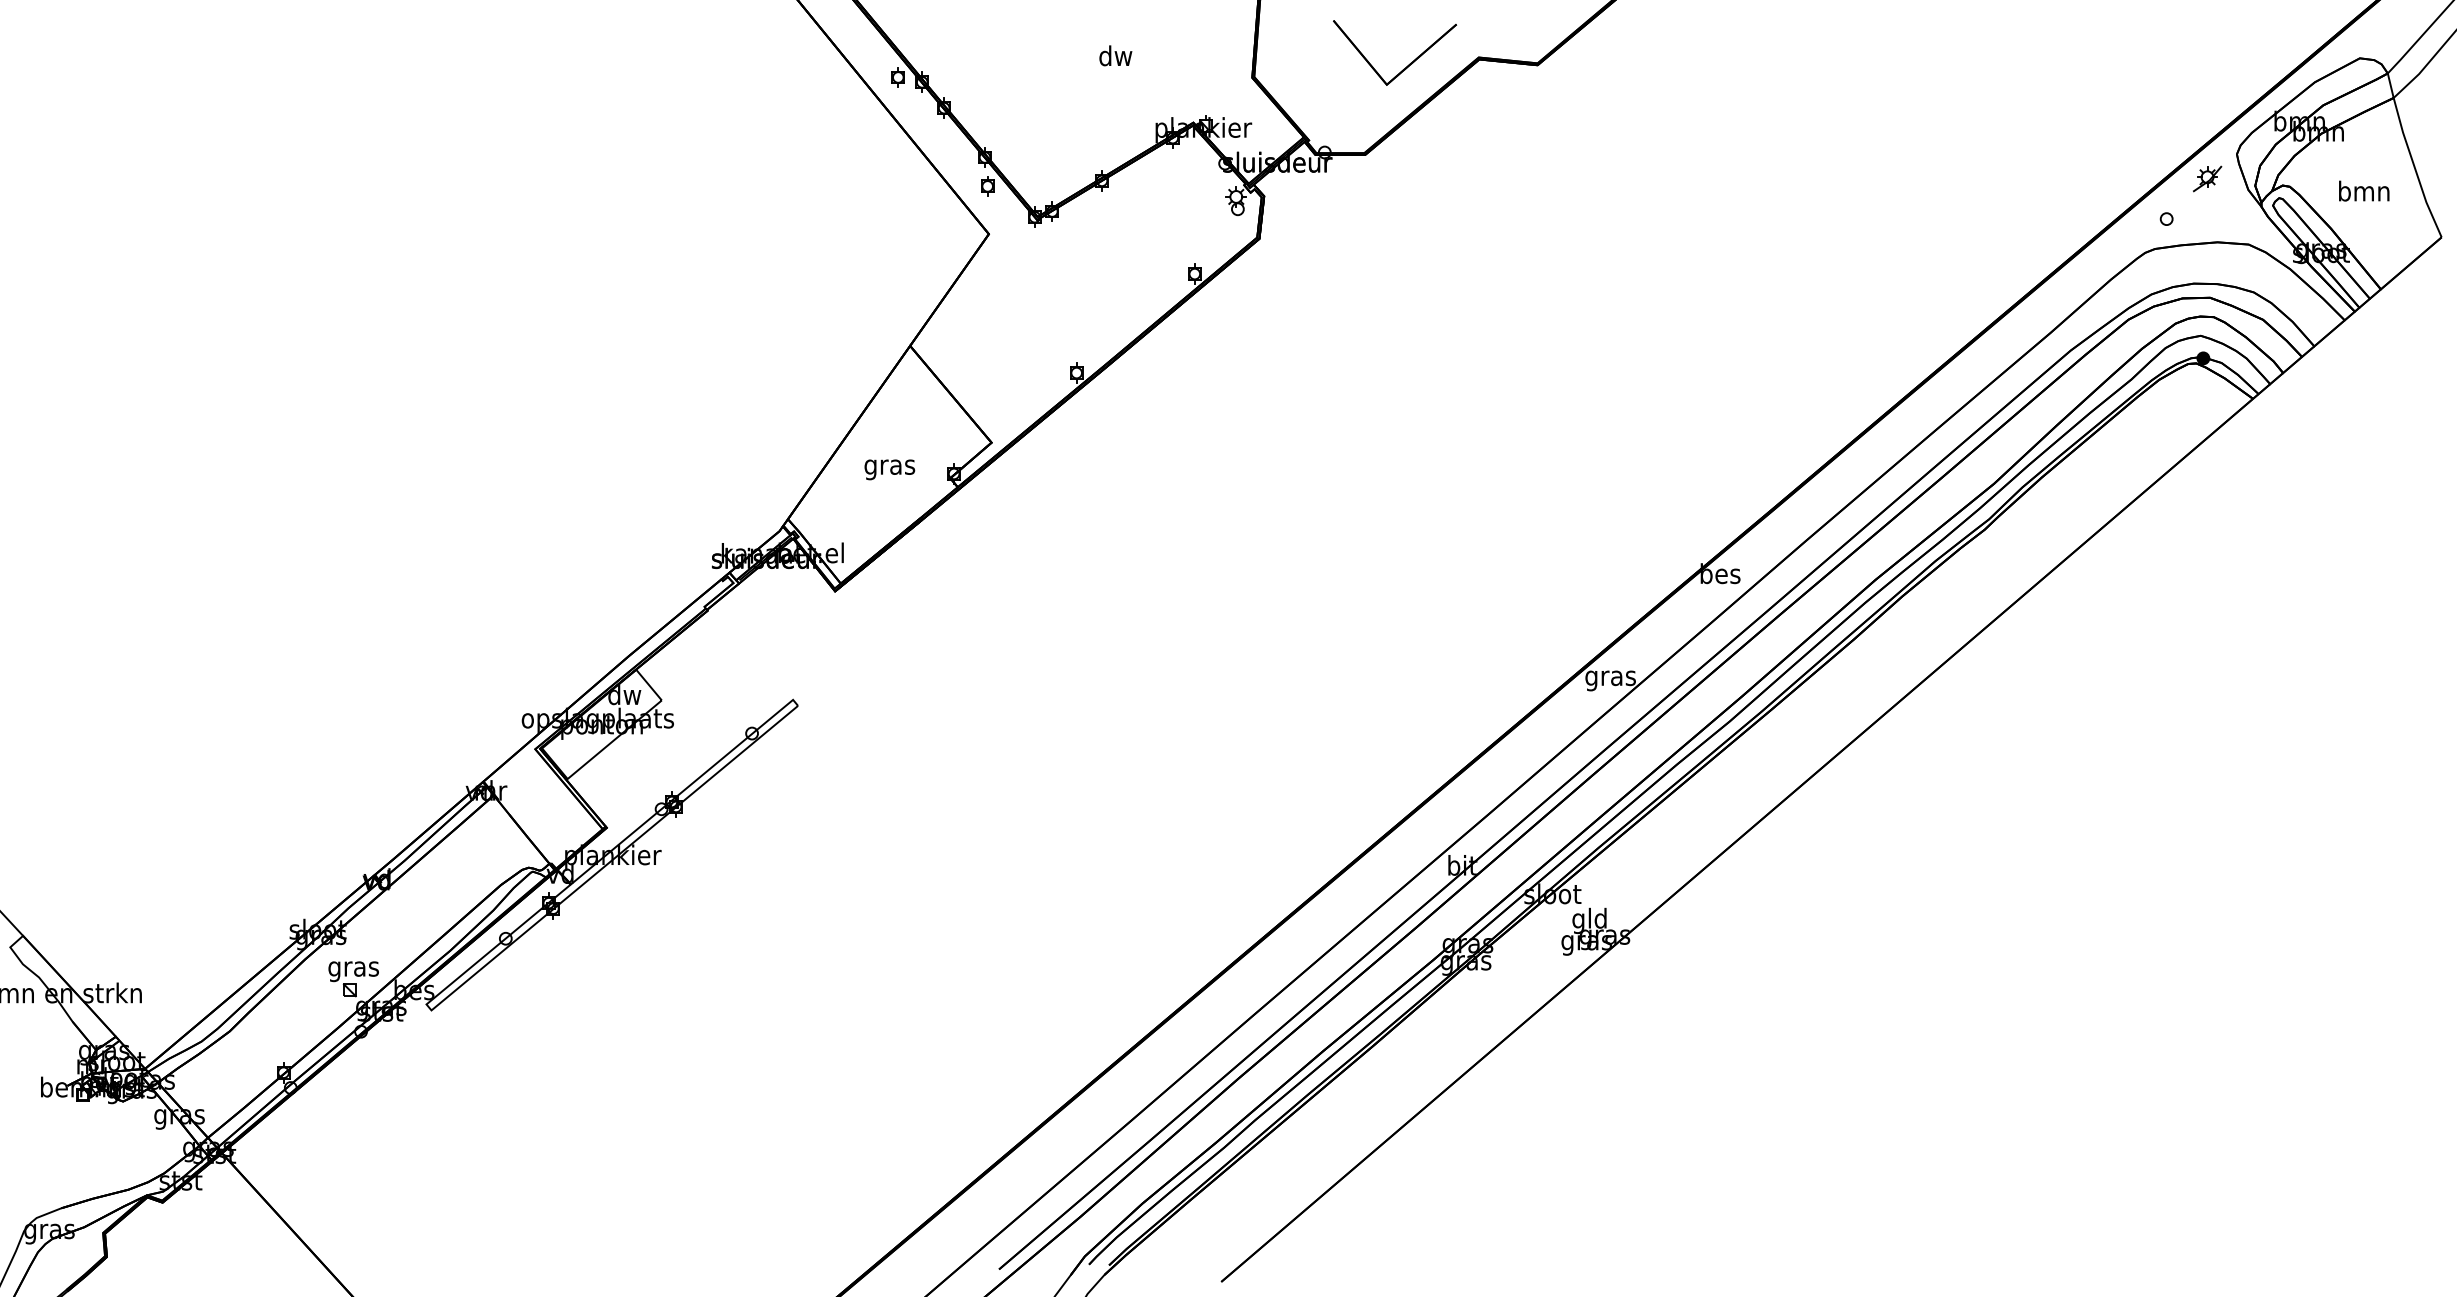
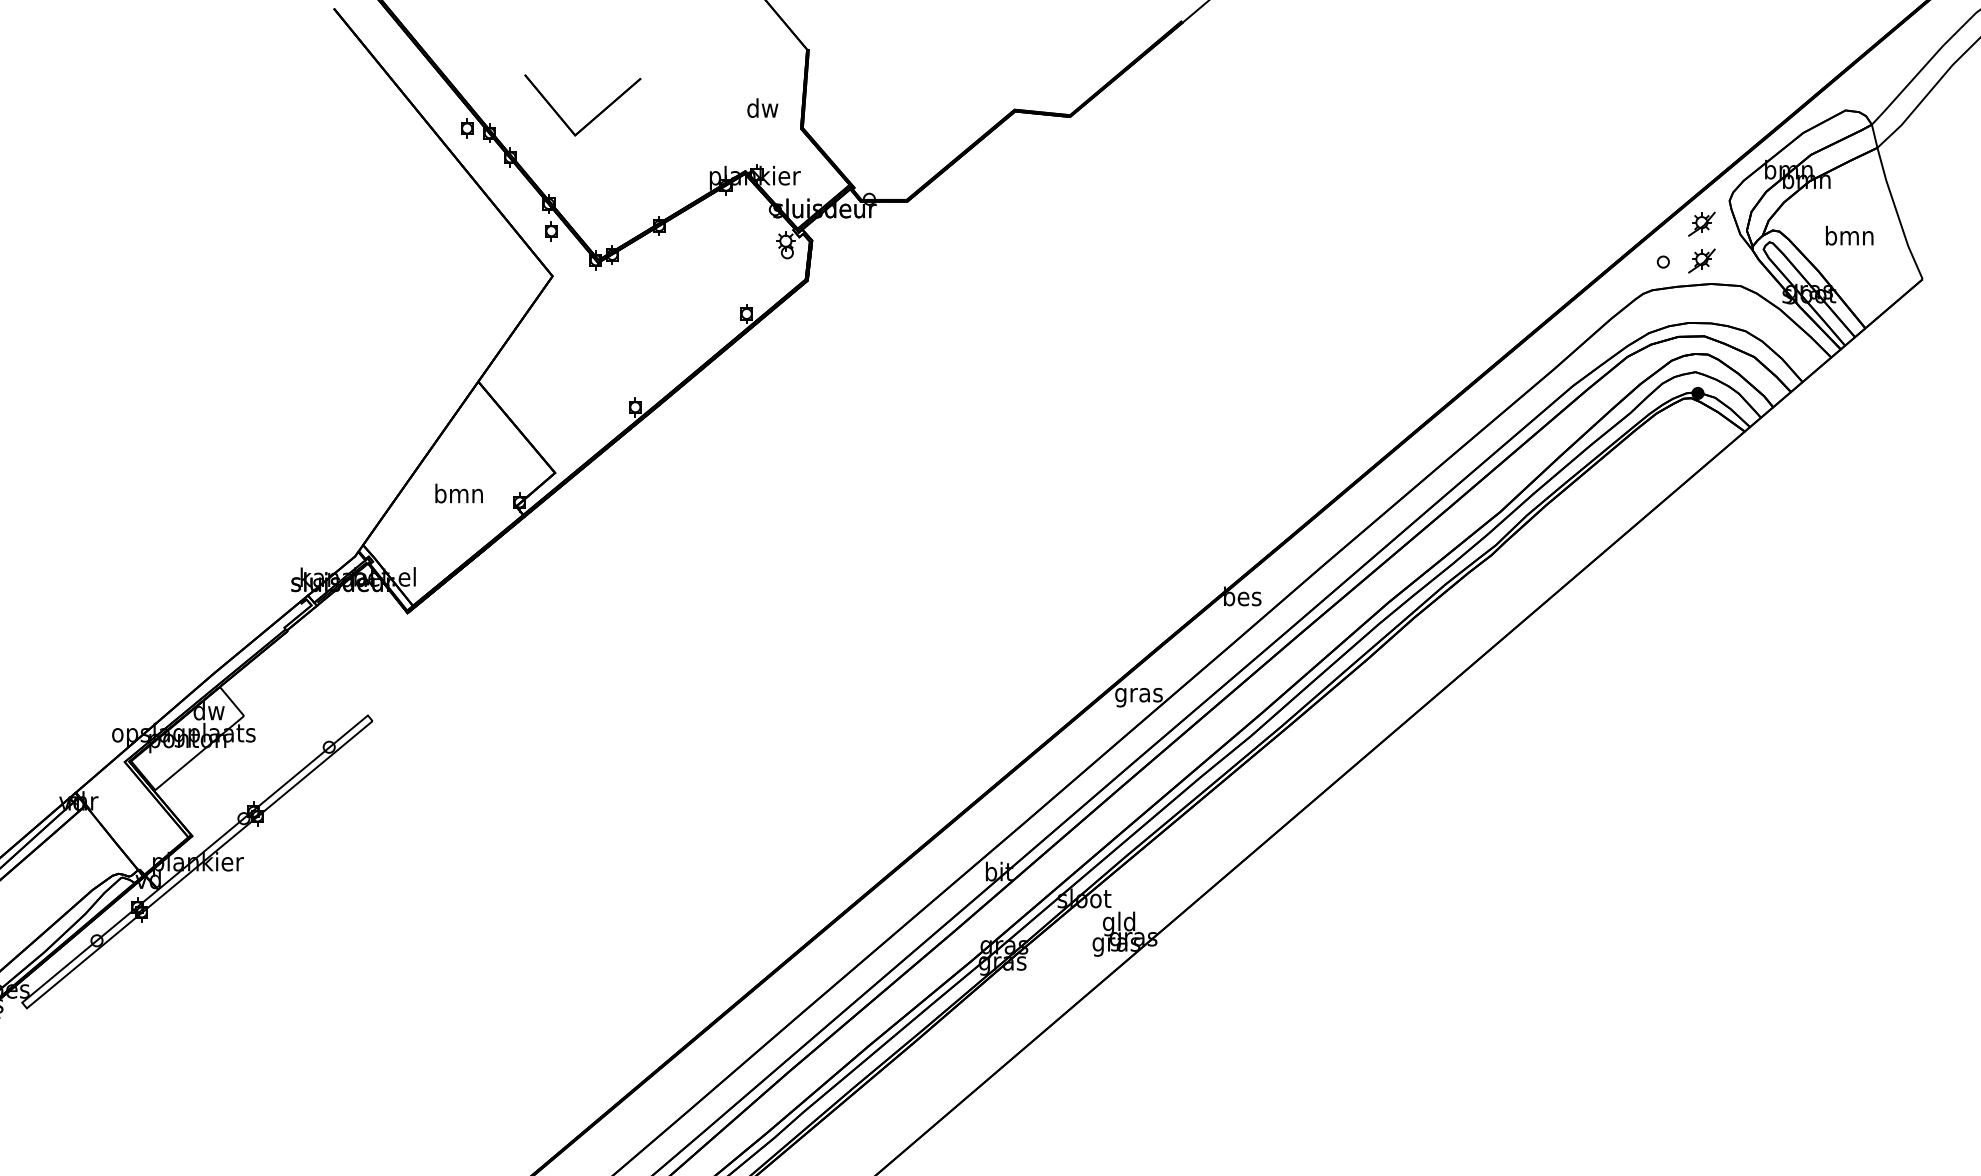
text: (1115, 55) -> (762, 107), moved
part: (1407, 65) -> (594, 117), moved
part: (2207, 217) -> (1701, 260), added
text: (889, 467) -> (458, 496), gras -> bmn

